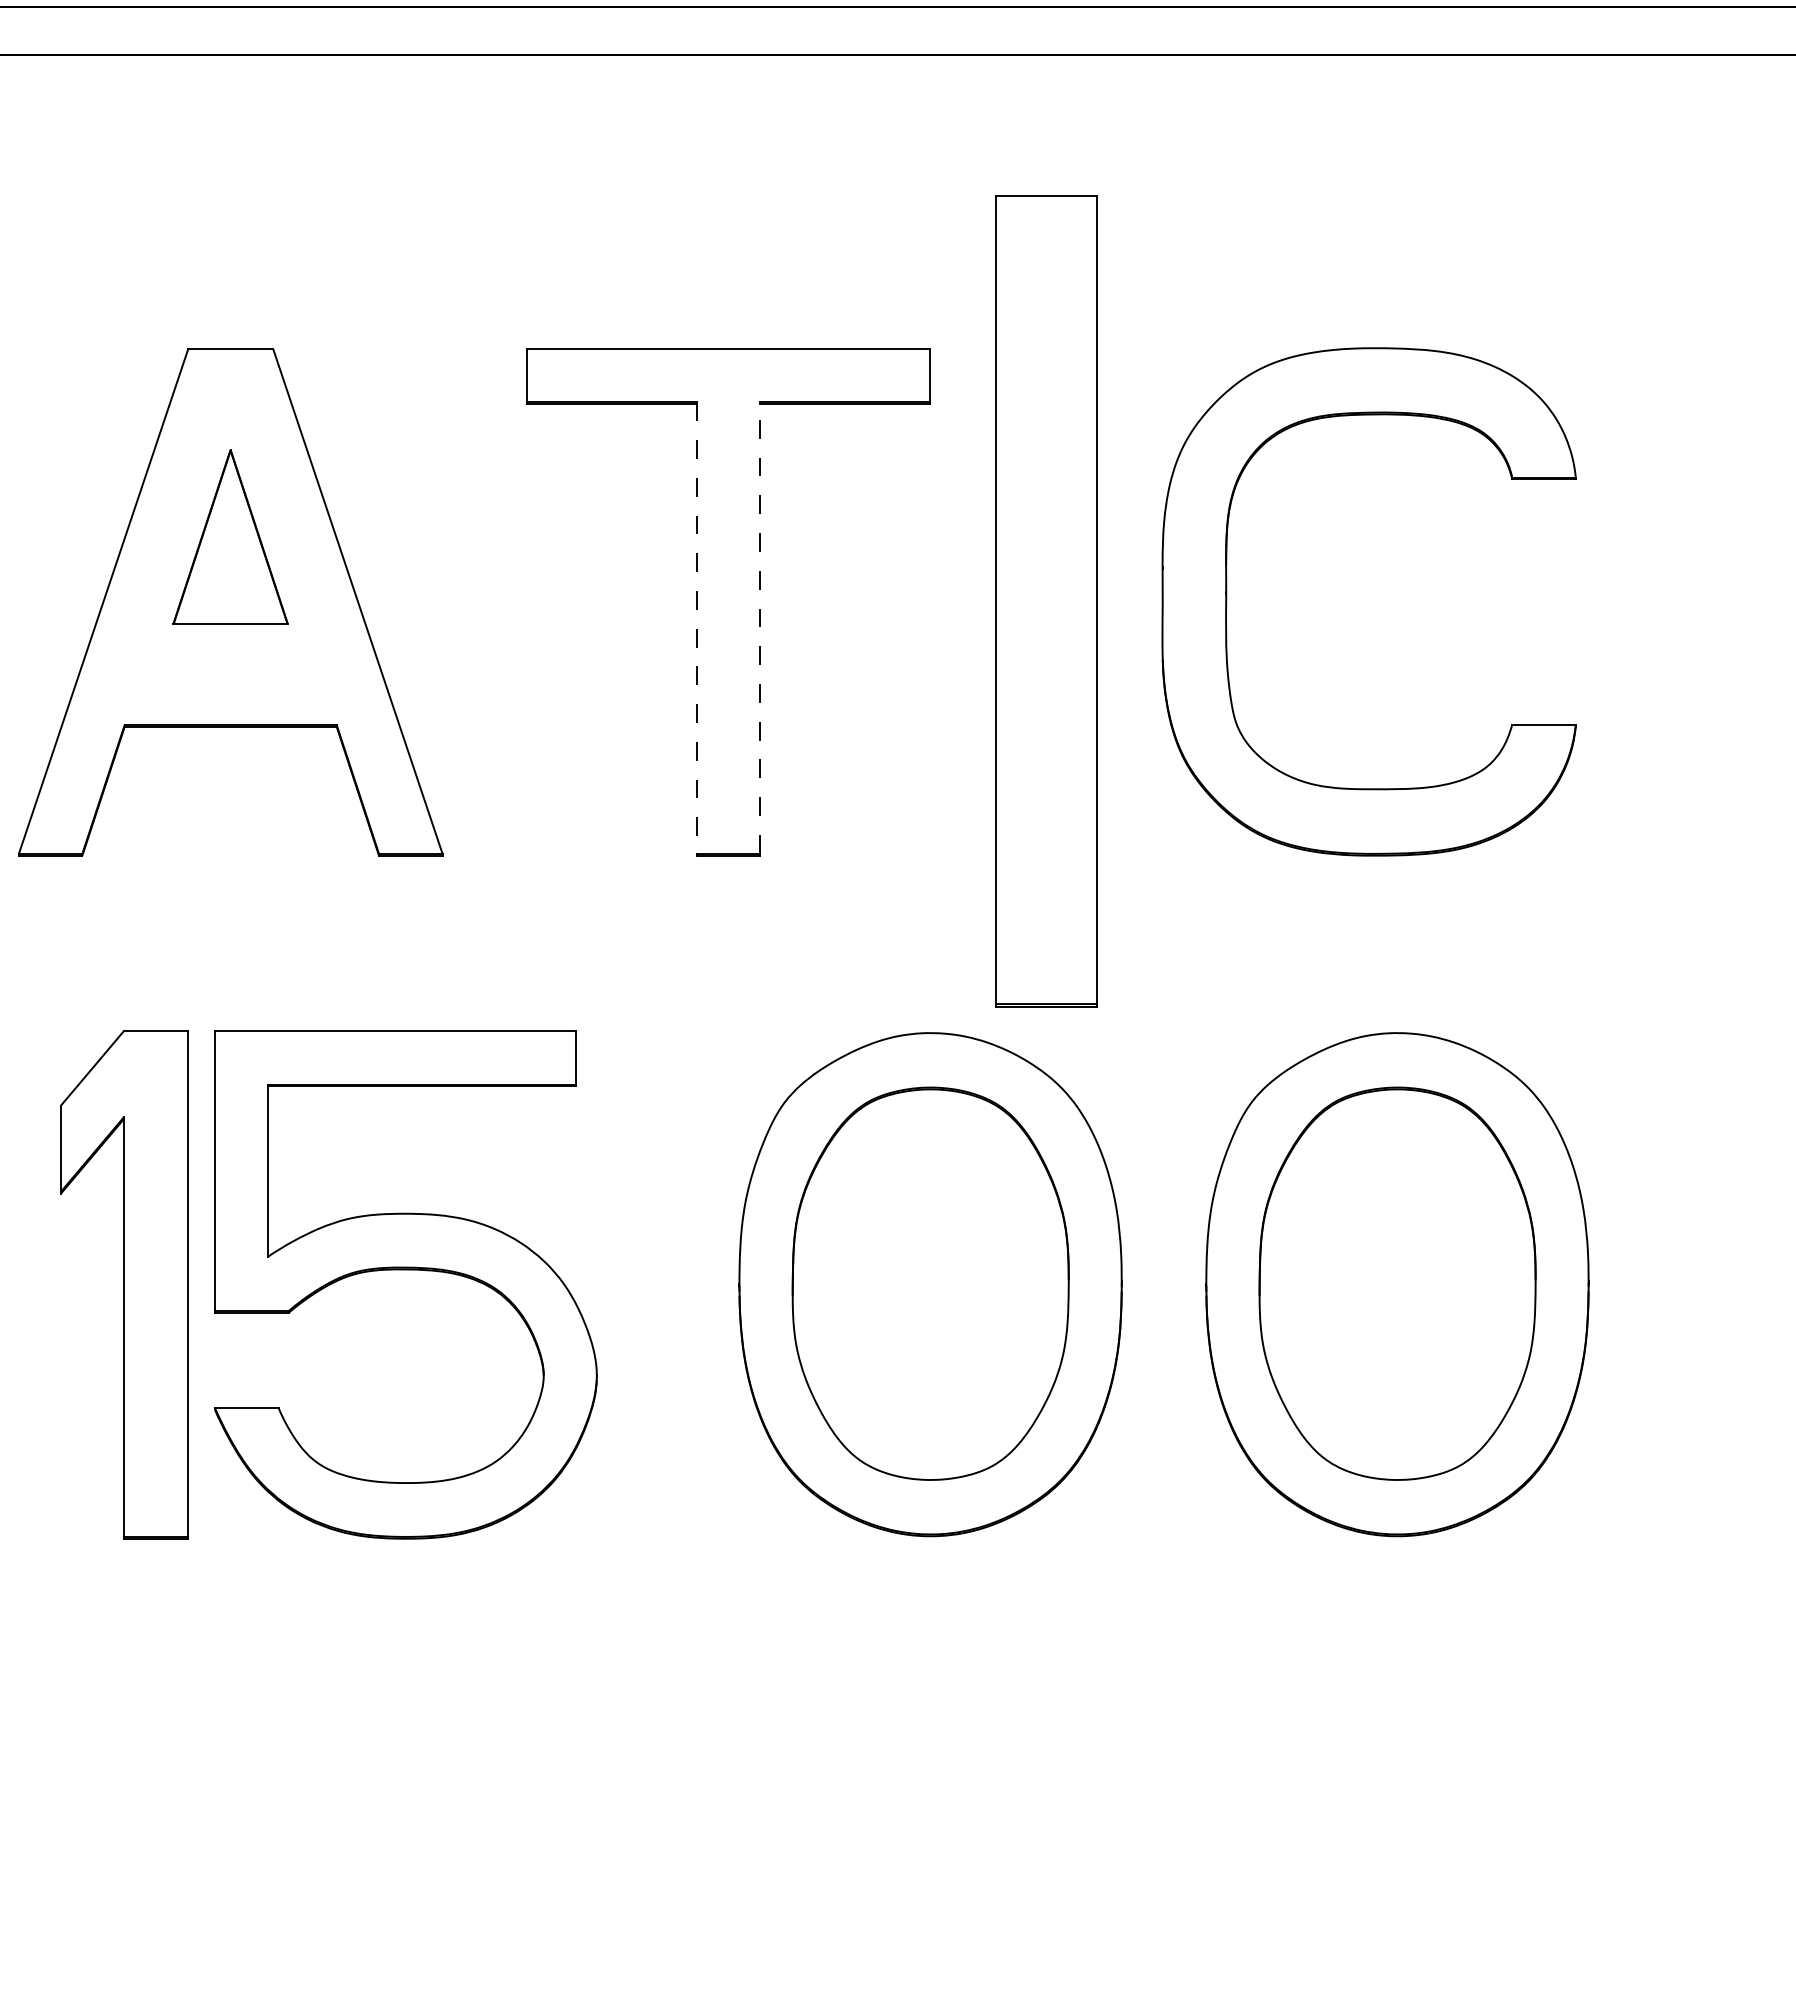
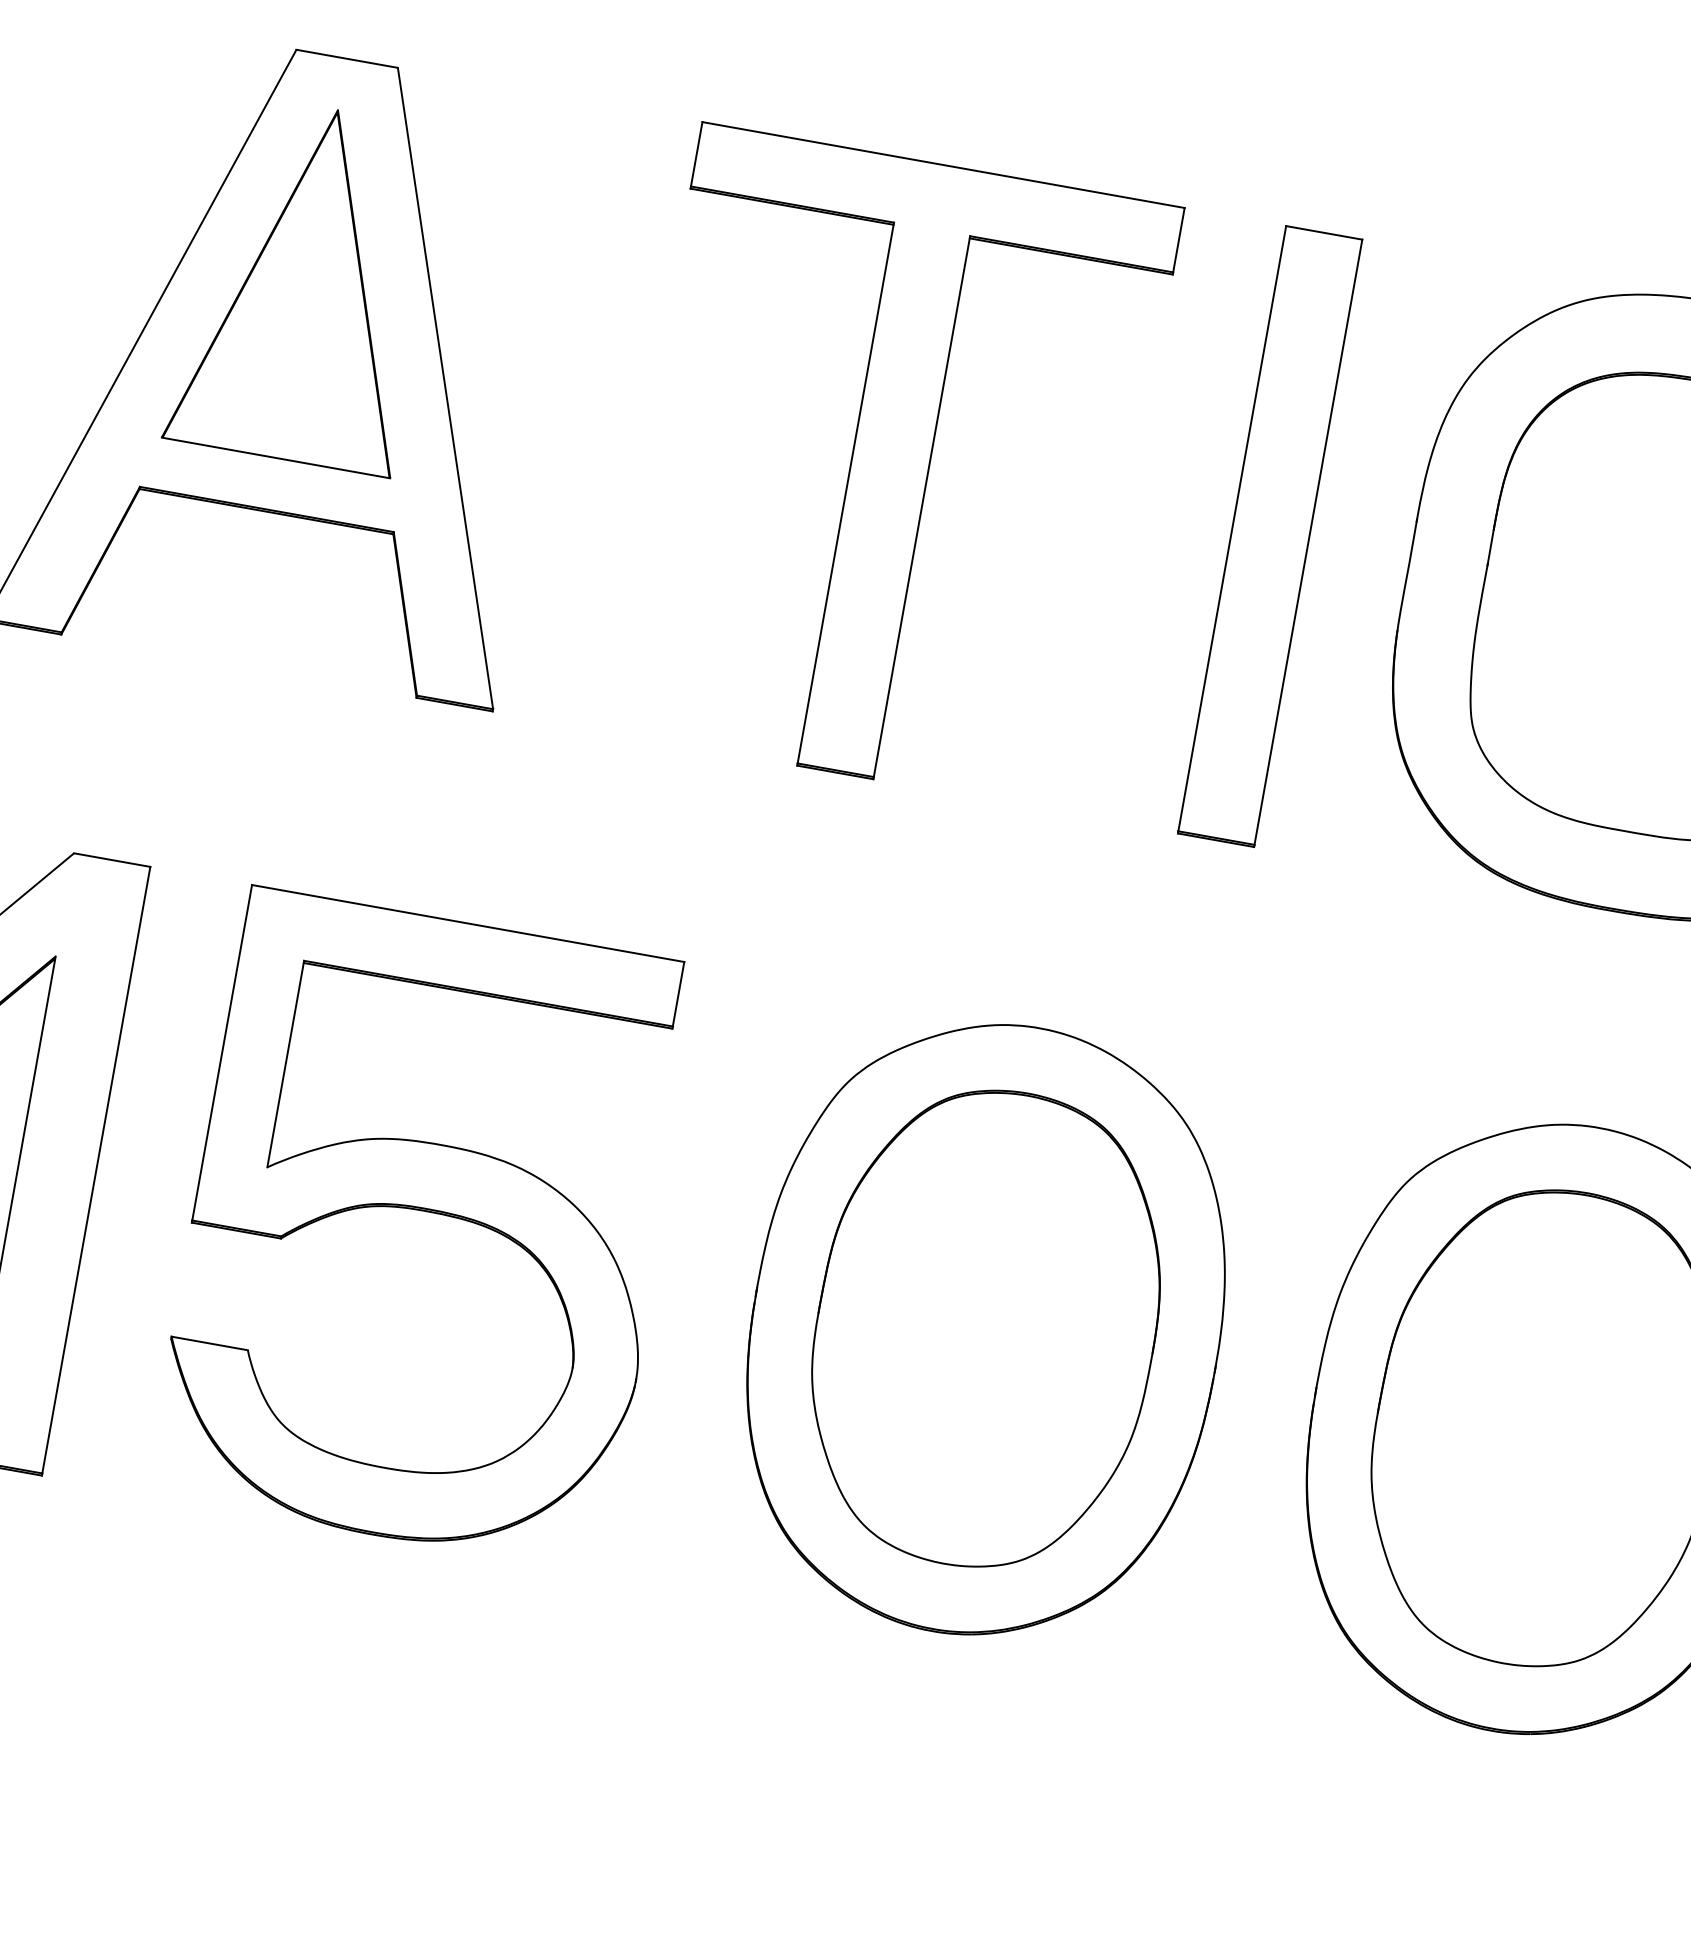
part: (230, 536) -> (306, 283), size x1.67
part: (1045, 602) -> (1269, 536), size x0.62
line: (696, 628) -> (845, 493), dashed -> solid
line: (760, 628) -> (922, 507), dashed -> solid
part: (405, 1270) -> (429, 1213), moved

